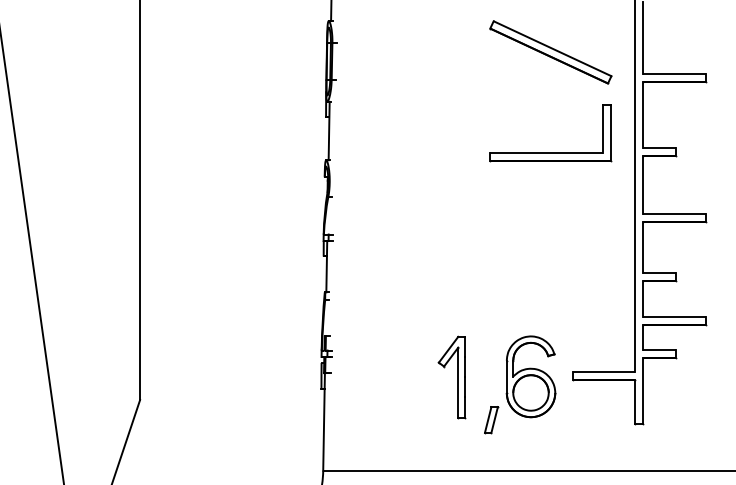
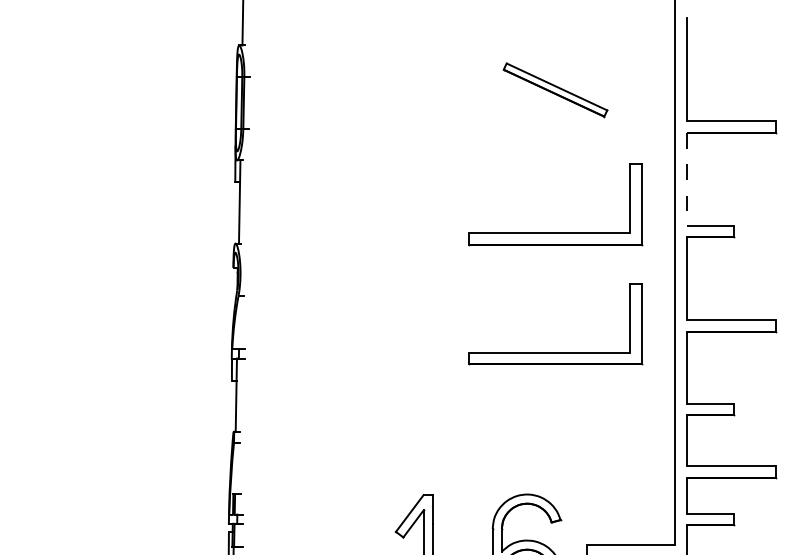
part: (550, 52) -> (554, 90), size x0.6
line: (643, 115) -> (687, 179), solid -> dashed
part: (550, 236) -> (554, 352), added

